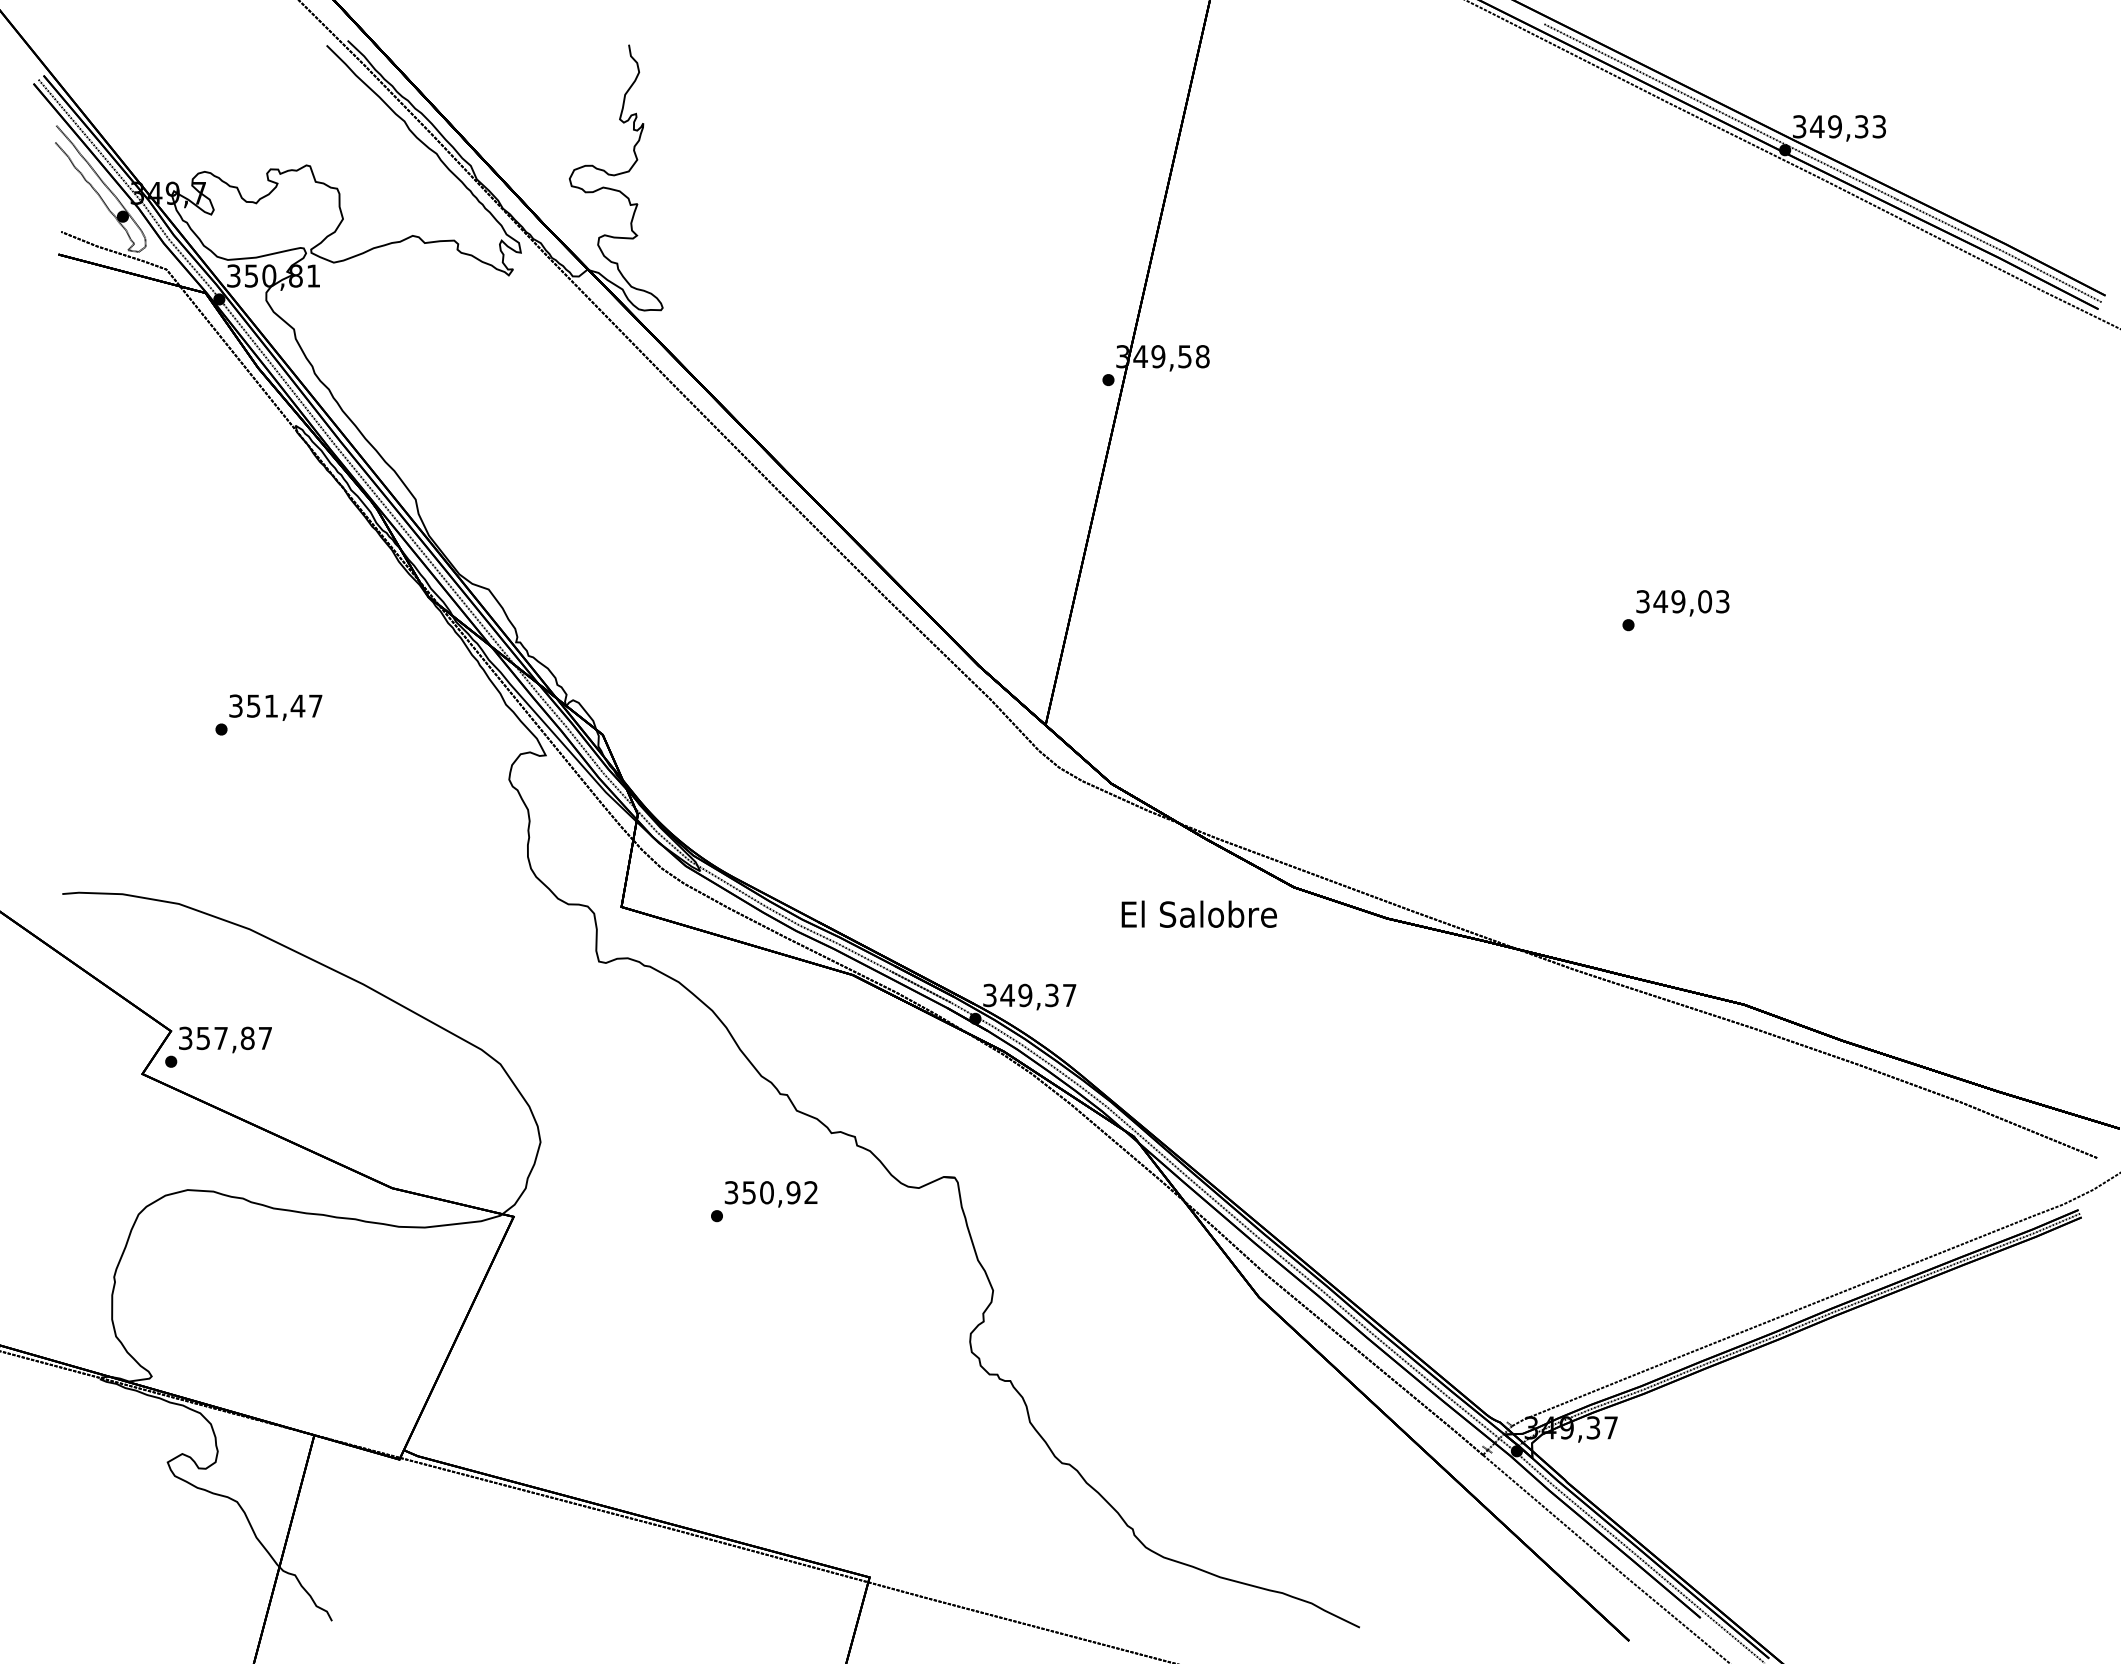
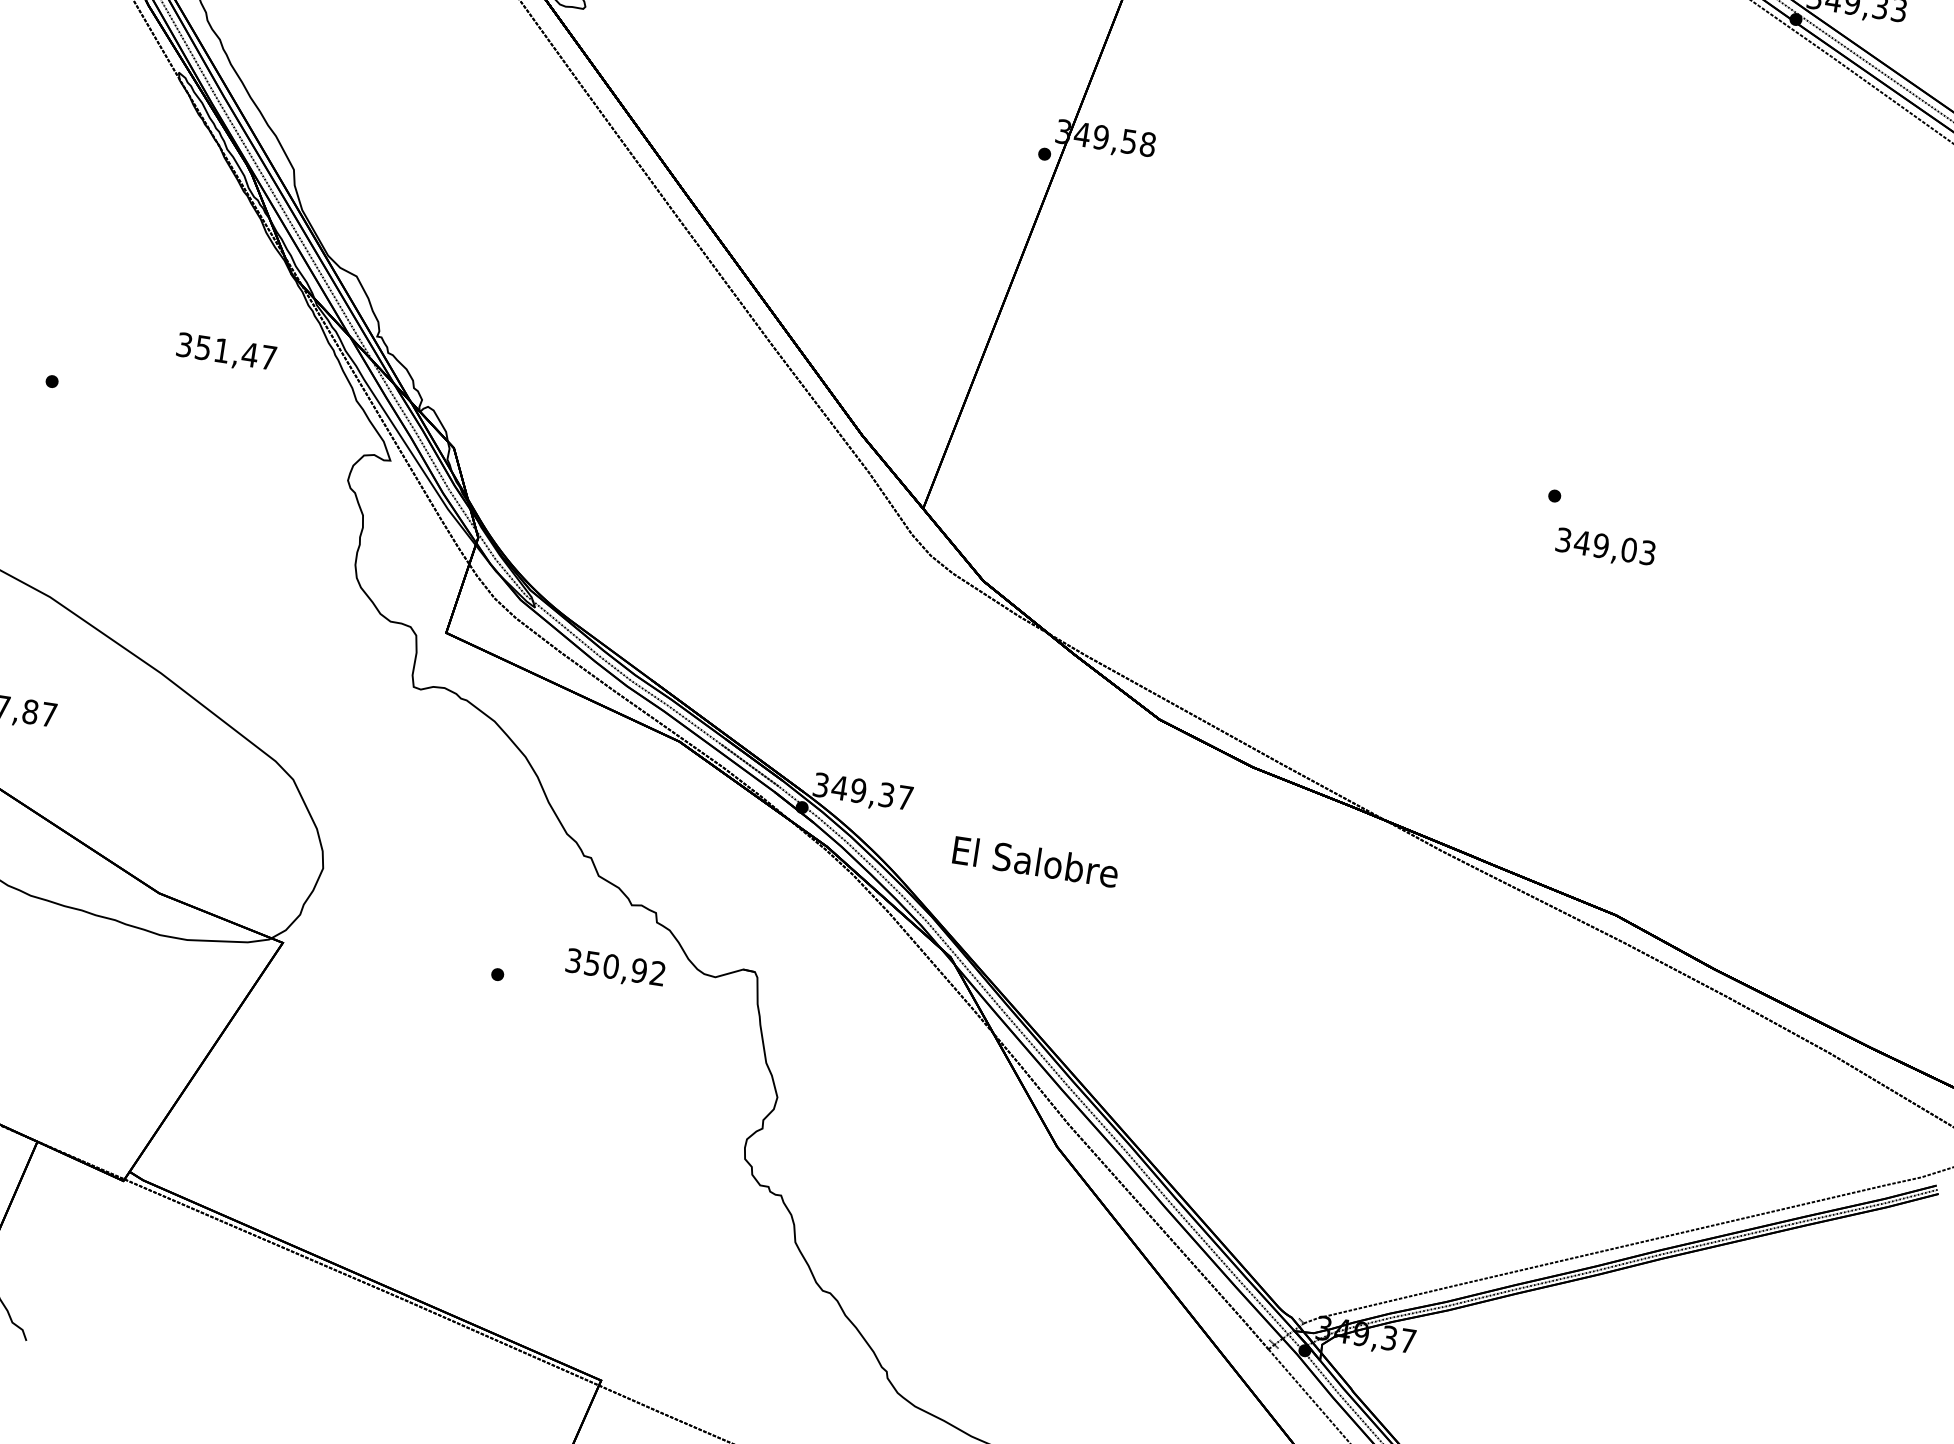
text: (1682, 603) -> (1605, 548), moved
text: (275, 707) -> (226, 352), moved
text: (1198, 913) -> (1035, 860), moved
text: (770, 1194) -> (614, 968), moved

